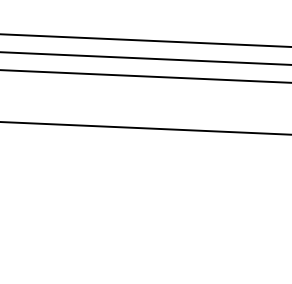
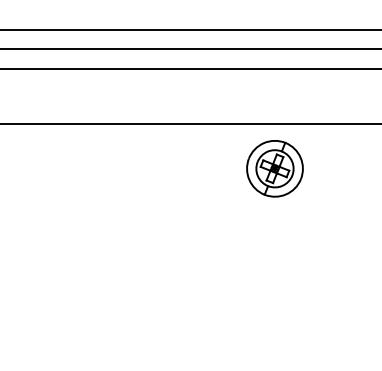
part: (220, 172) -> (274, 168), added

